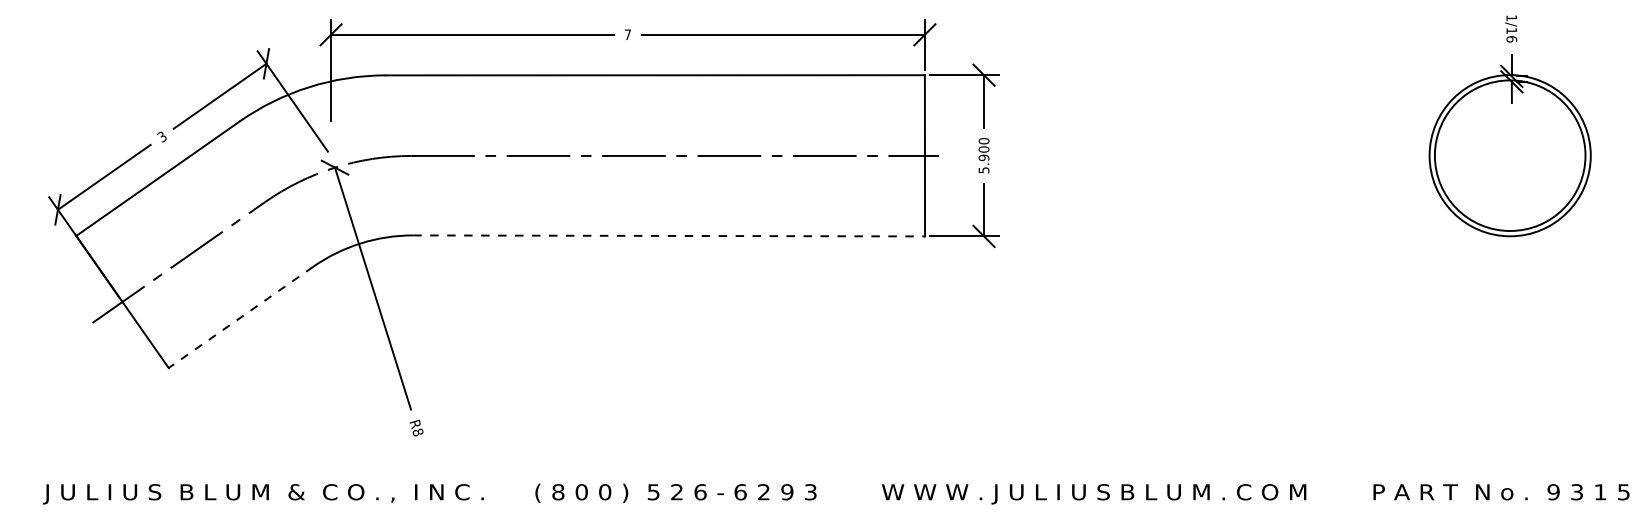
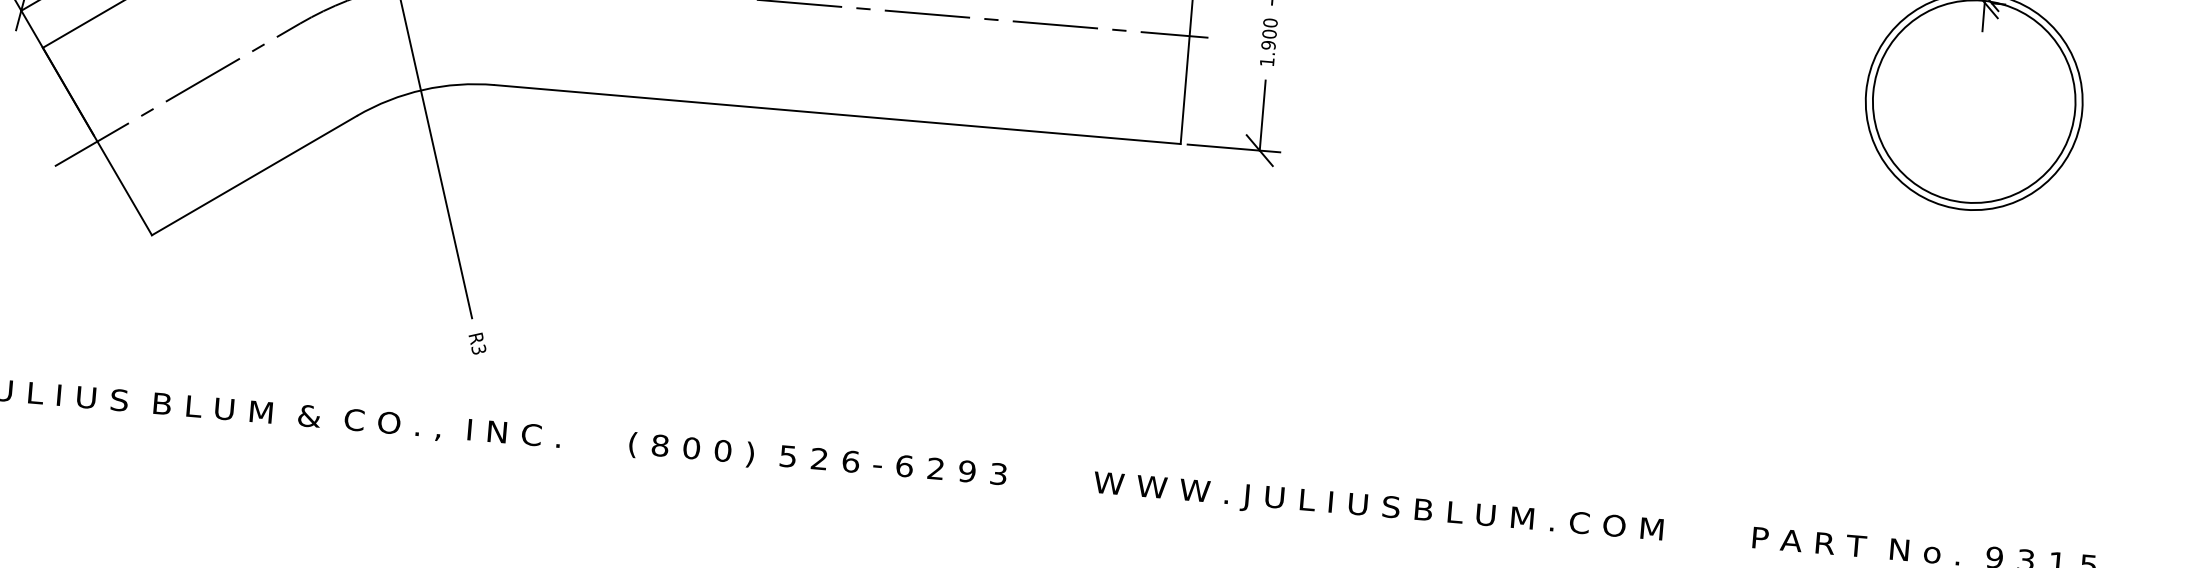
text: (983, 170) -> (1266, 62), 5.900 -> 1.900
line: (669, 235) -> (838, 114), dashed -> solid
line: (240, 317) -> (253, 175), dashed -> solid
text: (417, 432) -> (478, 349), R8 -> R3

